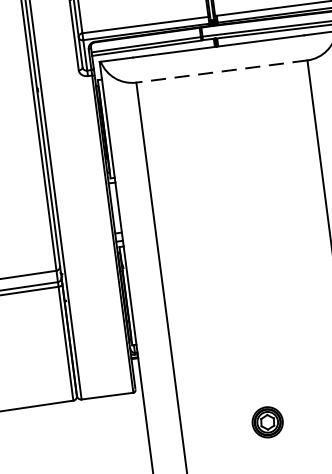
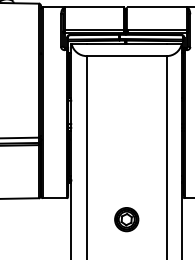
line: (221, 72) -> (126, 56), dashed -> solid
part: (266, 421) -> (126, 219), size x1.67

